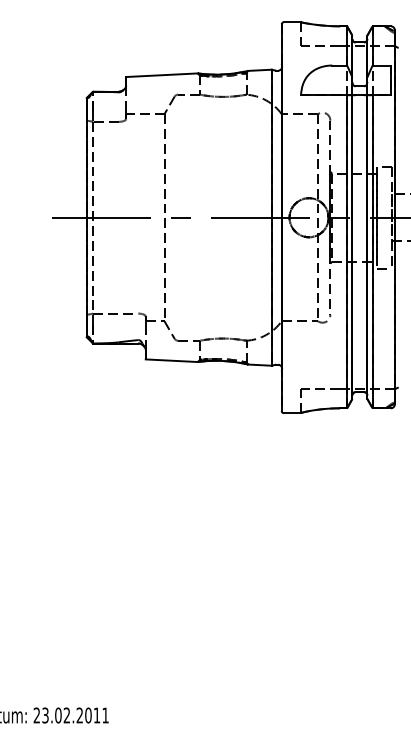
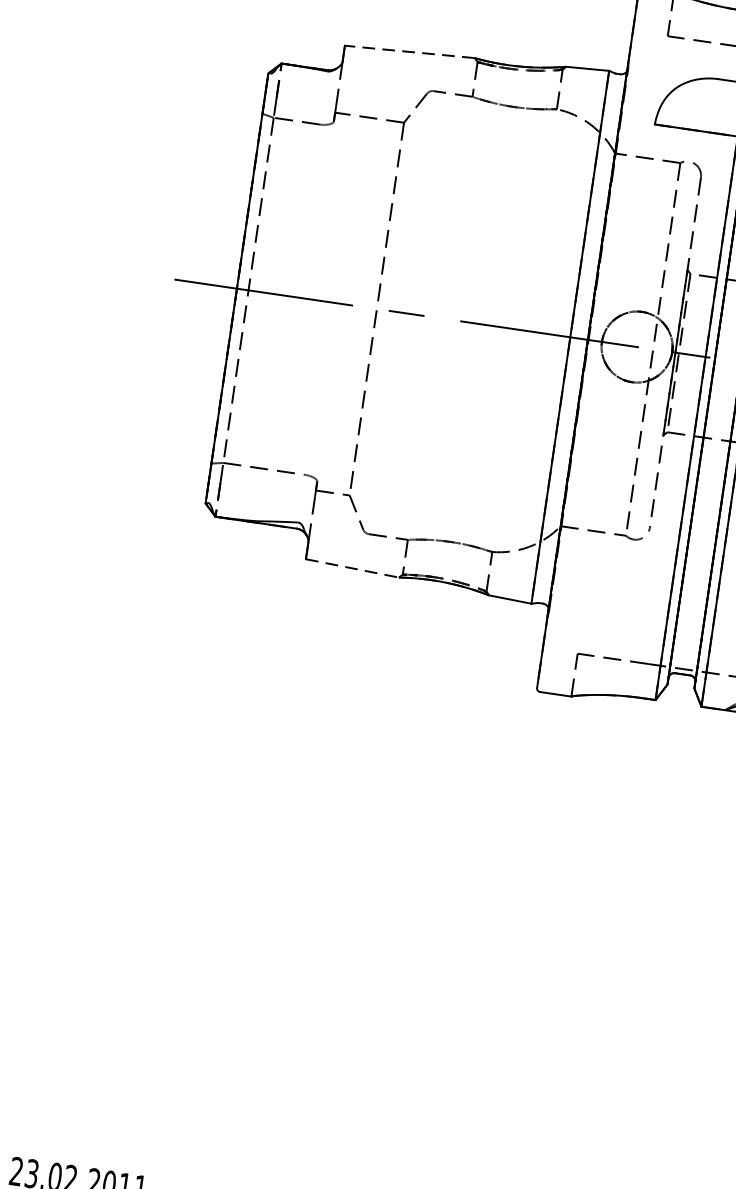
line: (162, 75) -> (410, 52), solid -> dashed
line: (172, 360) -> (353, 568), solid -> dashed

